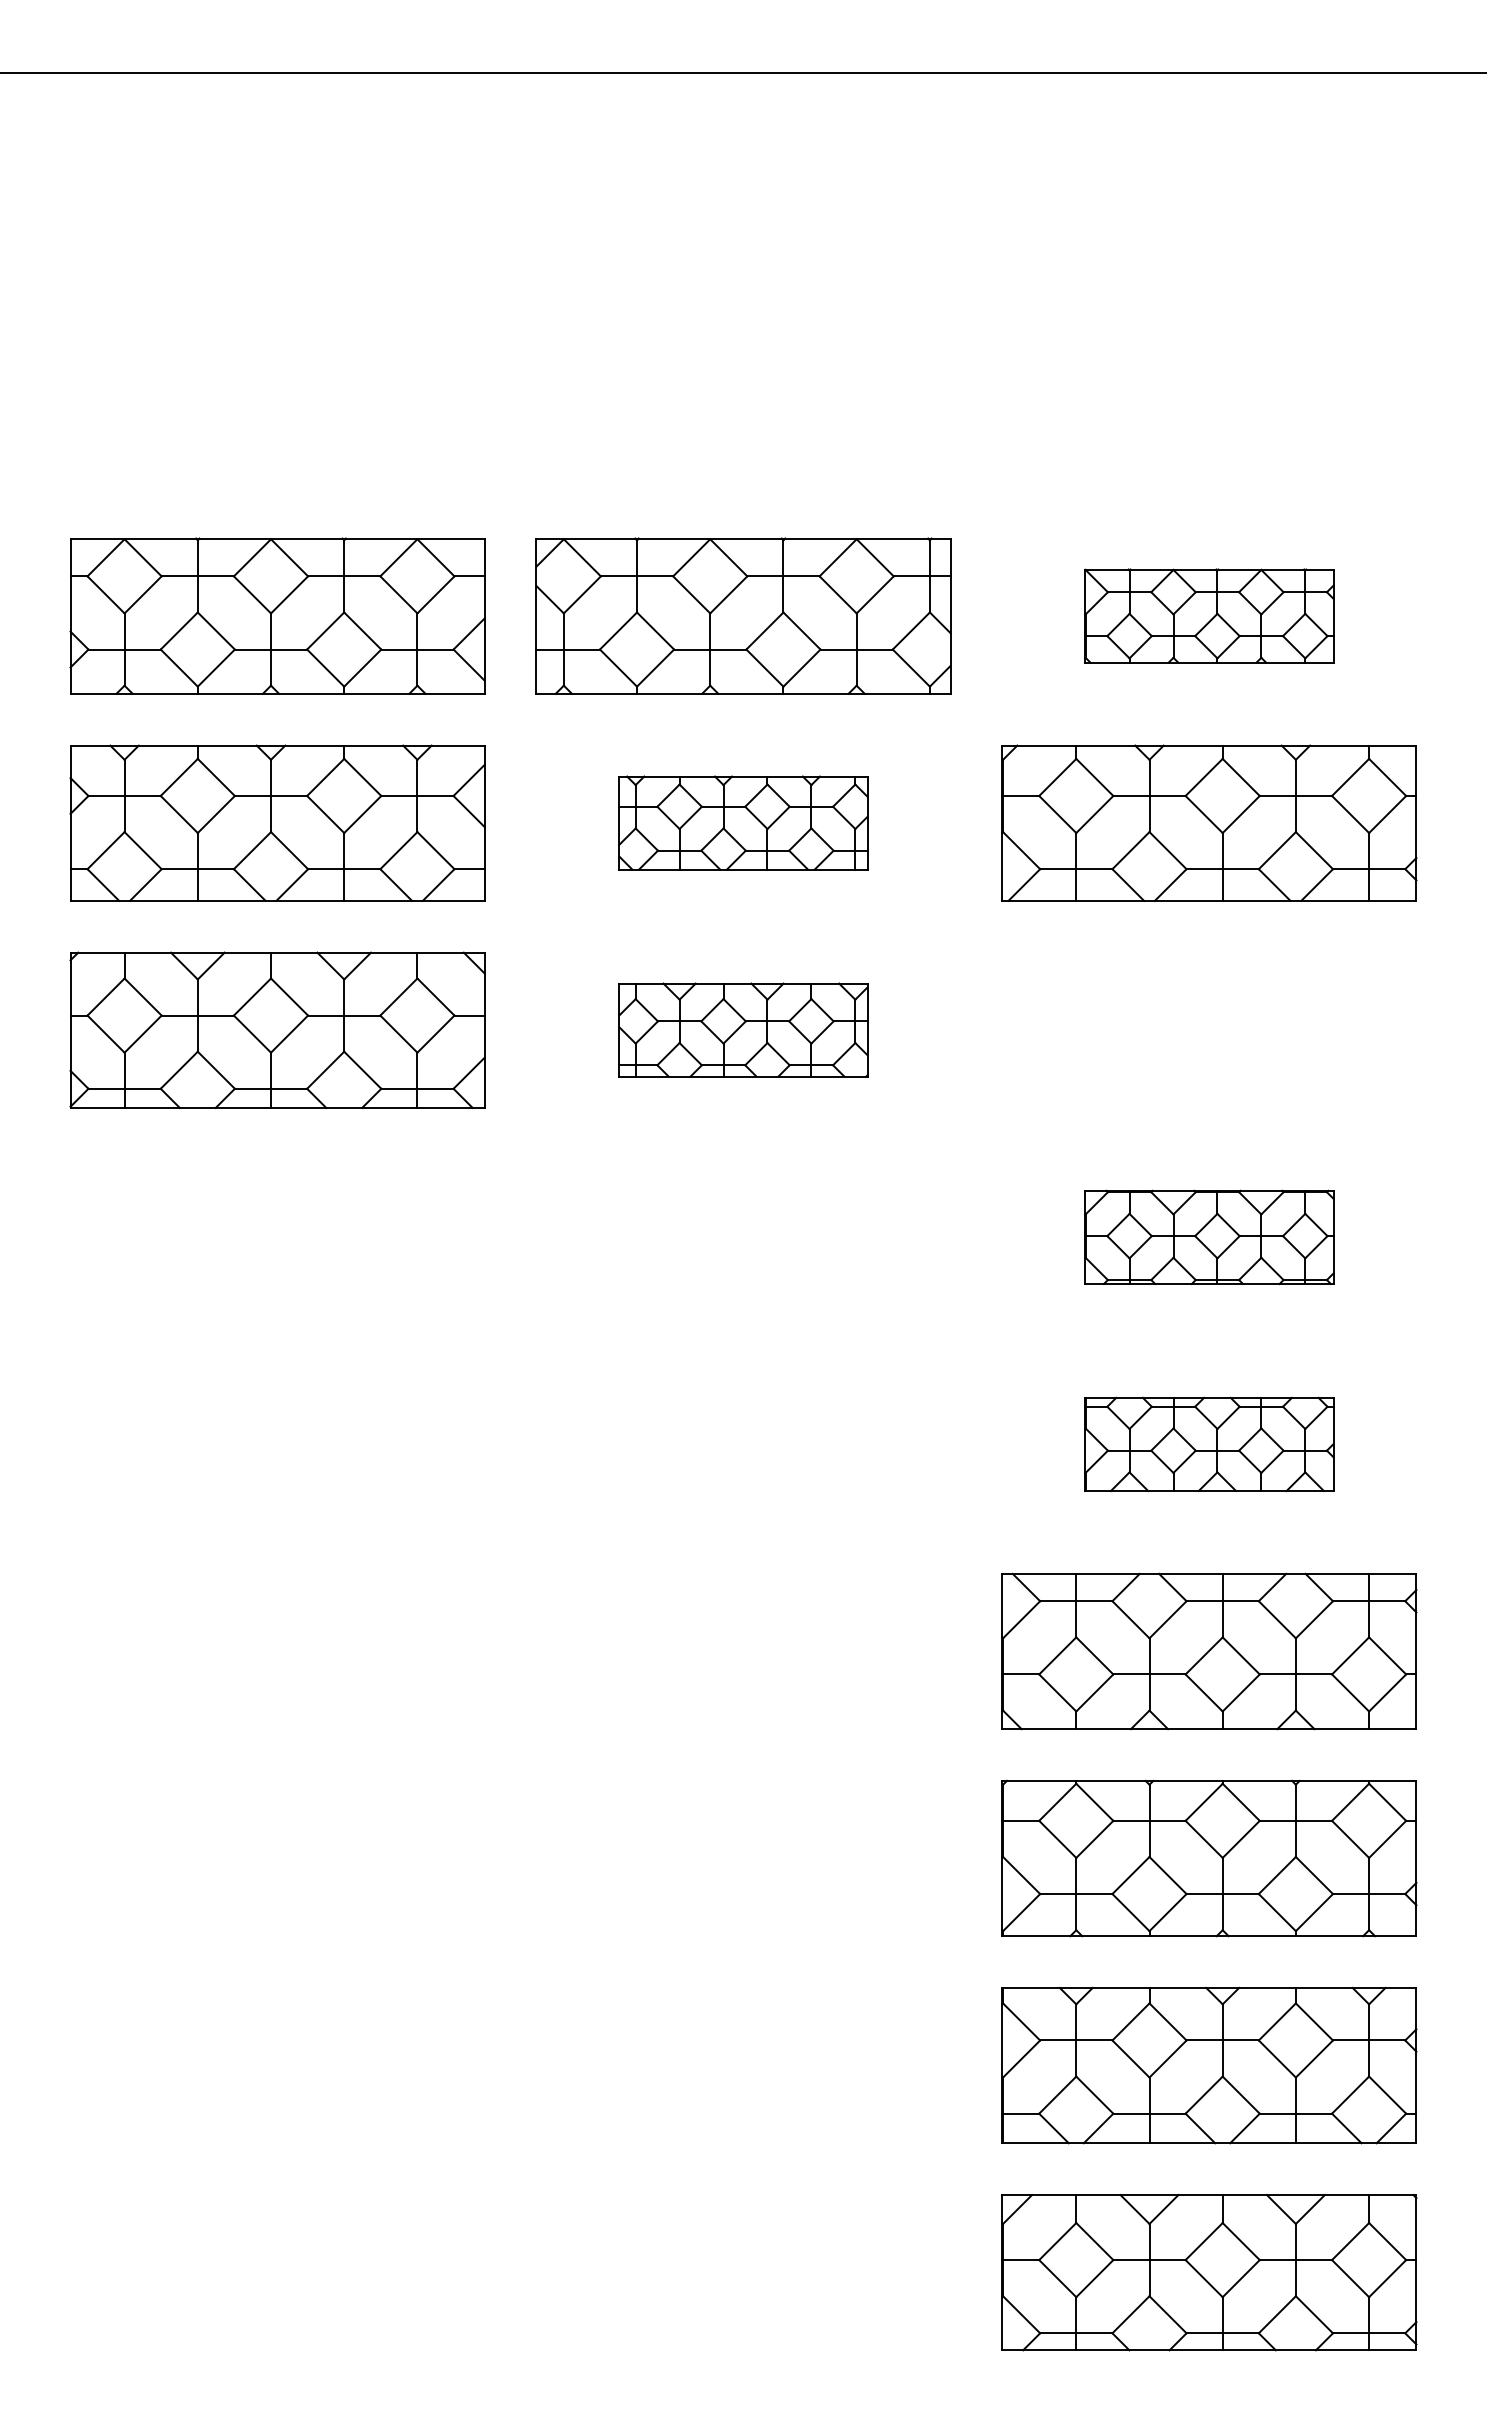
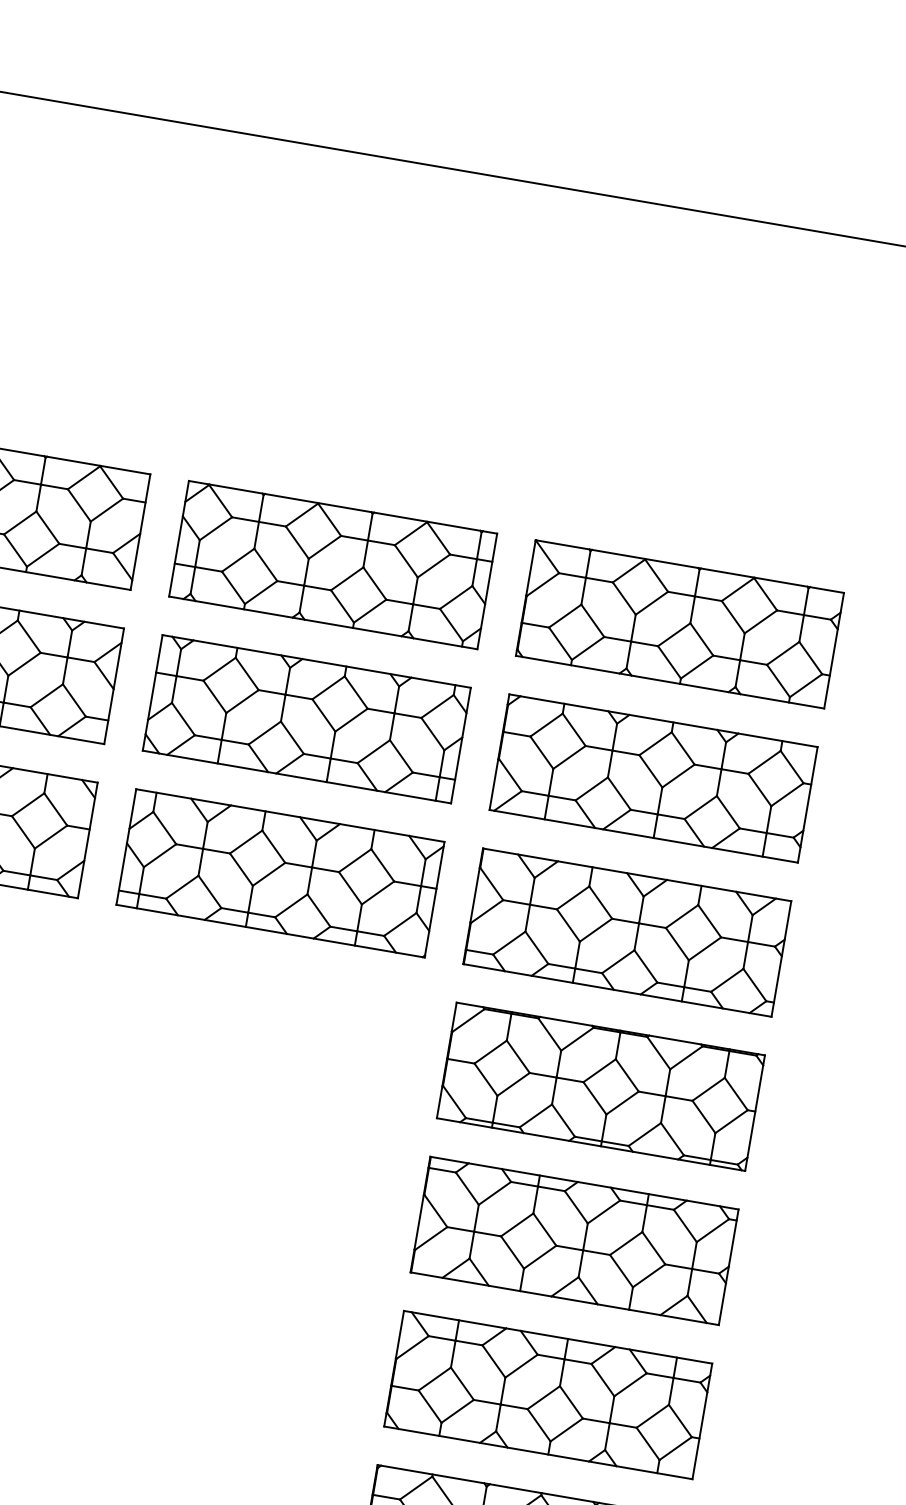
part: (1209, 615) -> (680, 623), size x1.67
part: (743, 822) -> (306, 718), size x1.67
part: (743, 1029) -> (280, 872), size x1.67
part: (1209, 1029) -> (627, 932), added
part: (1209, 1237) -> (601, 1086), size x1.67
part: (1209, 1444) -> (574, 1240), size x1.67

